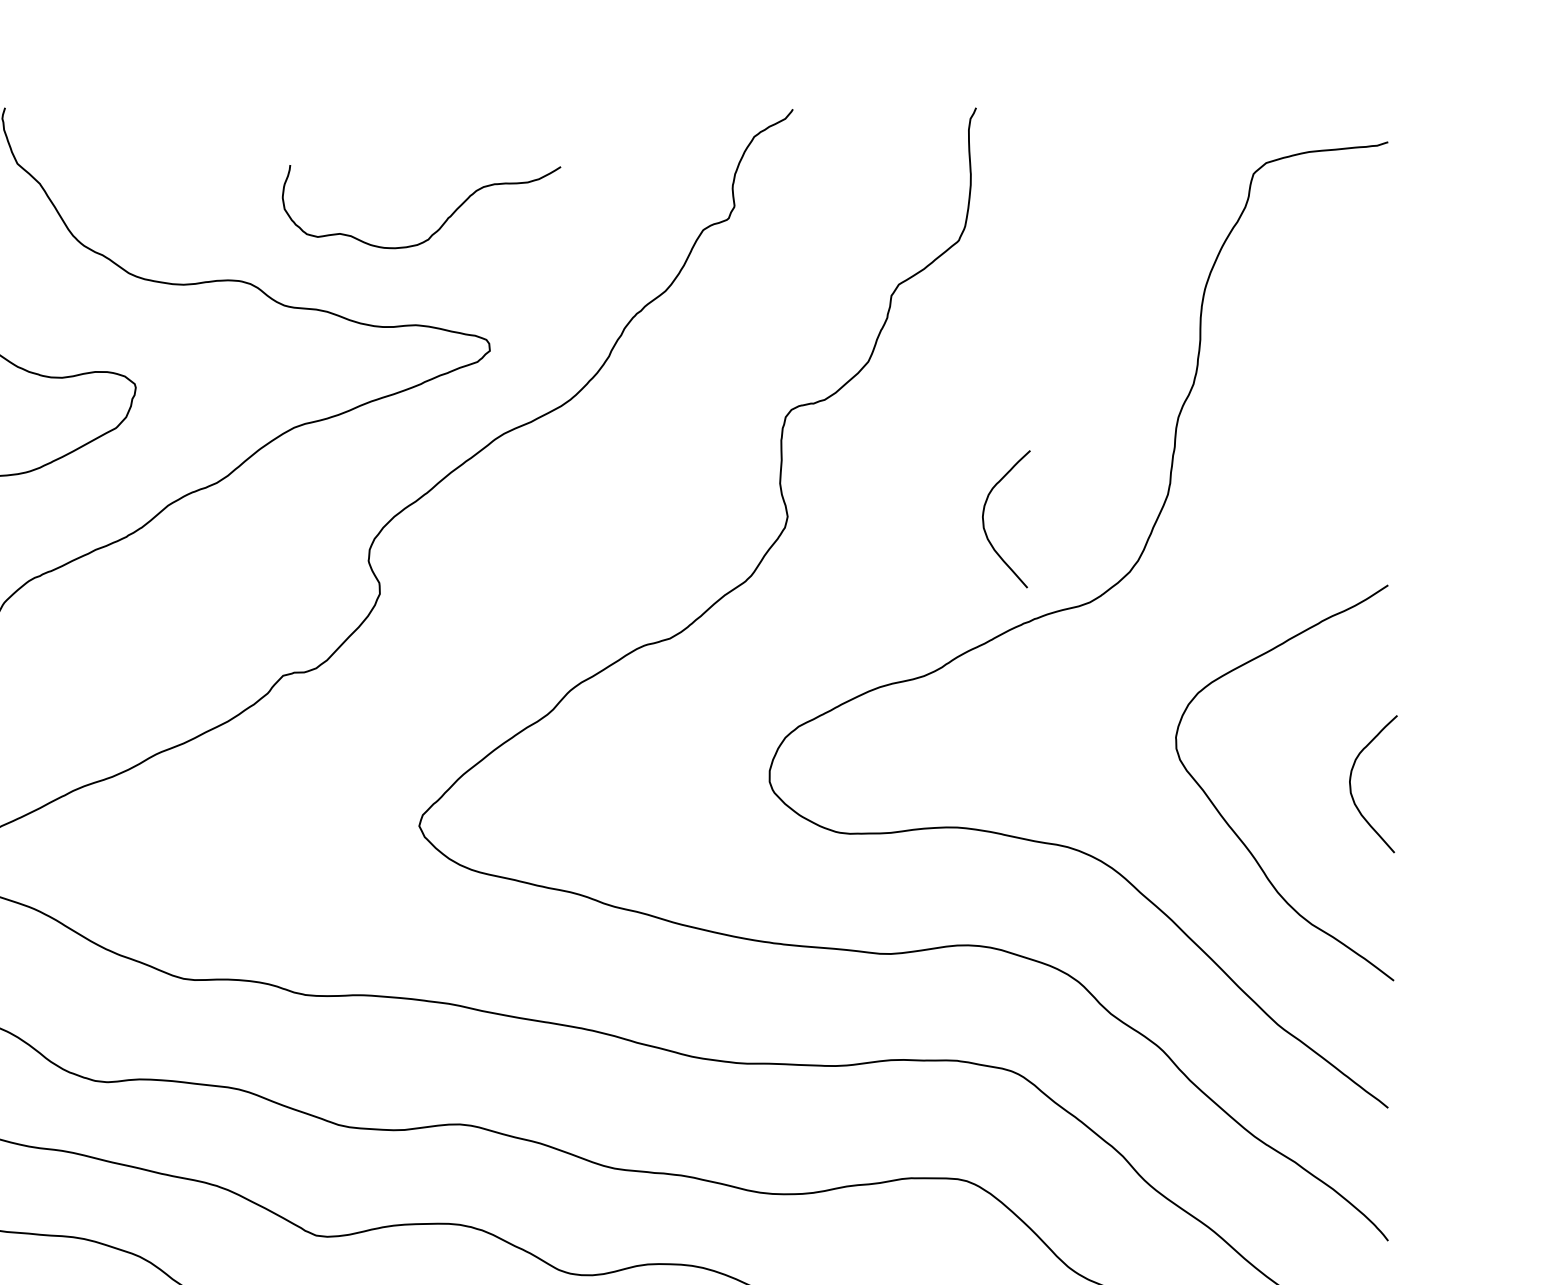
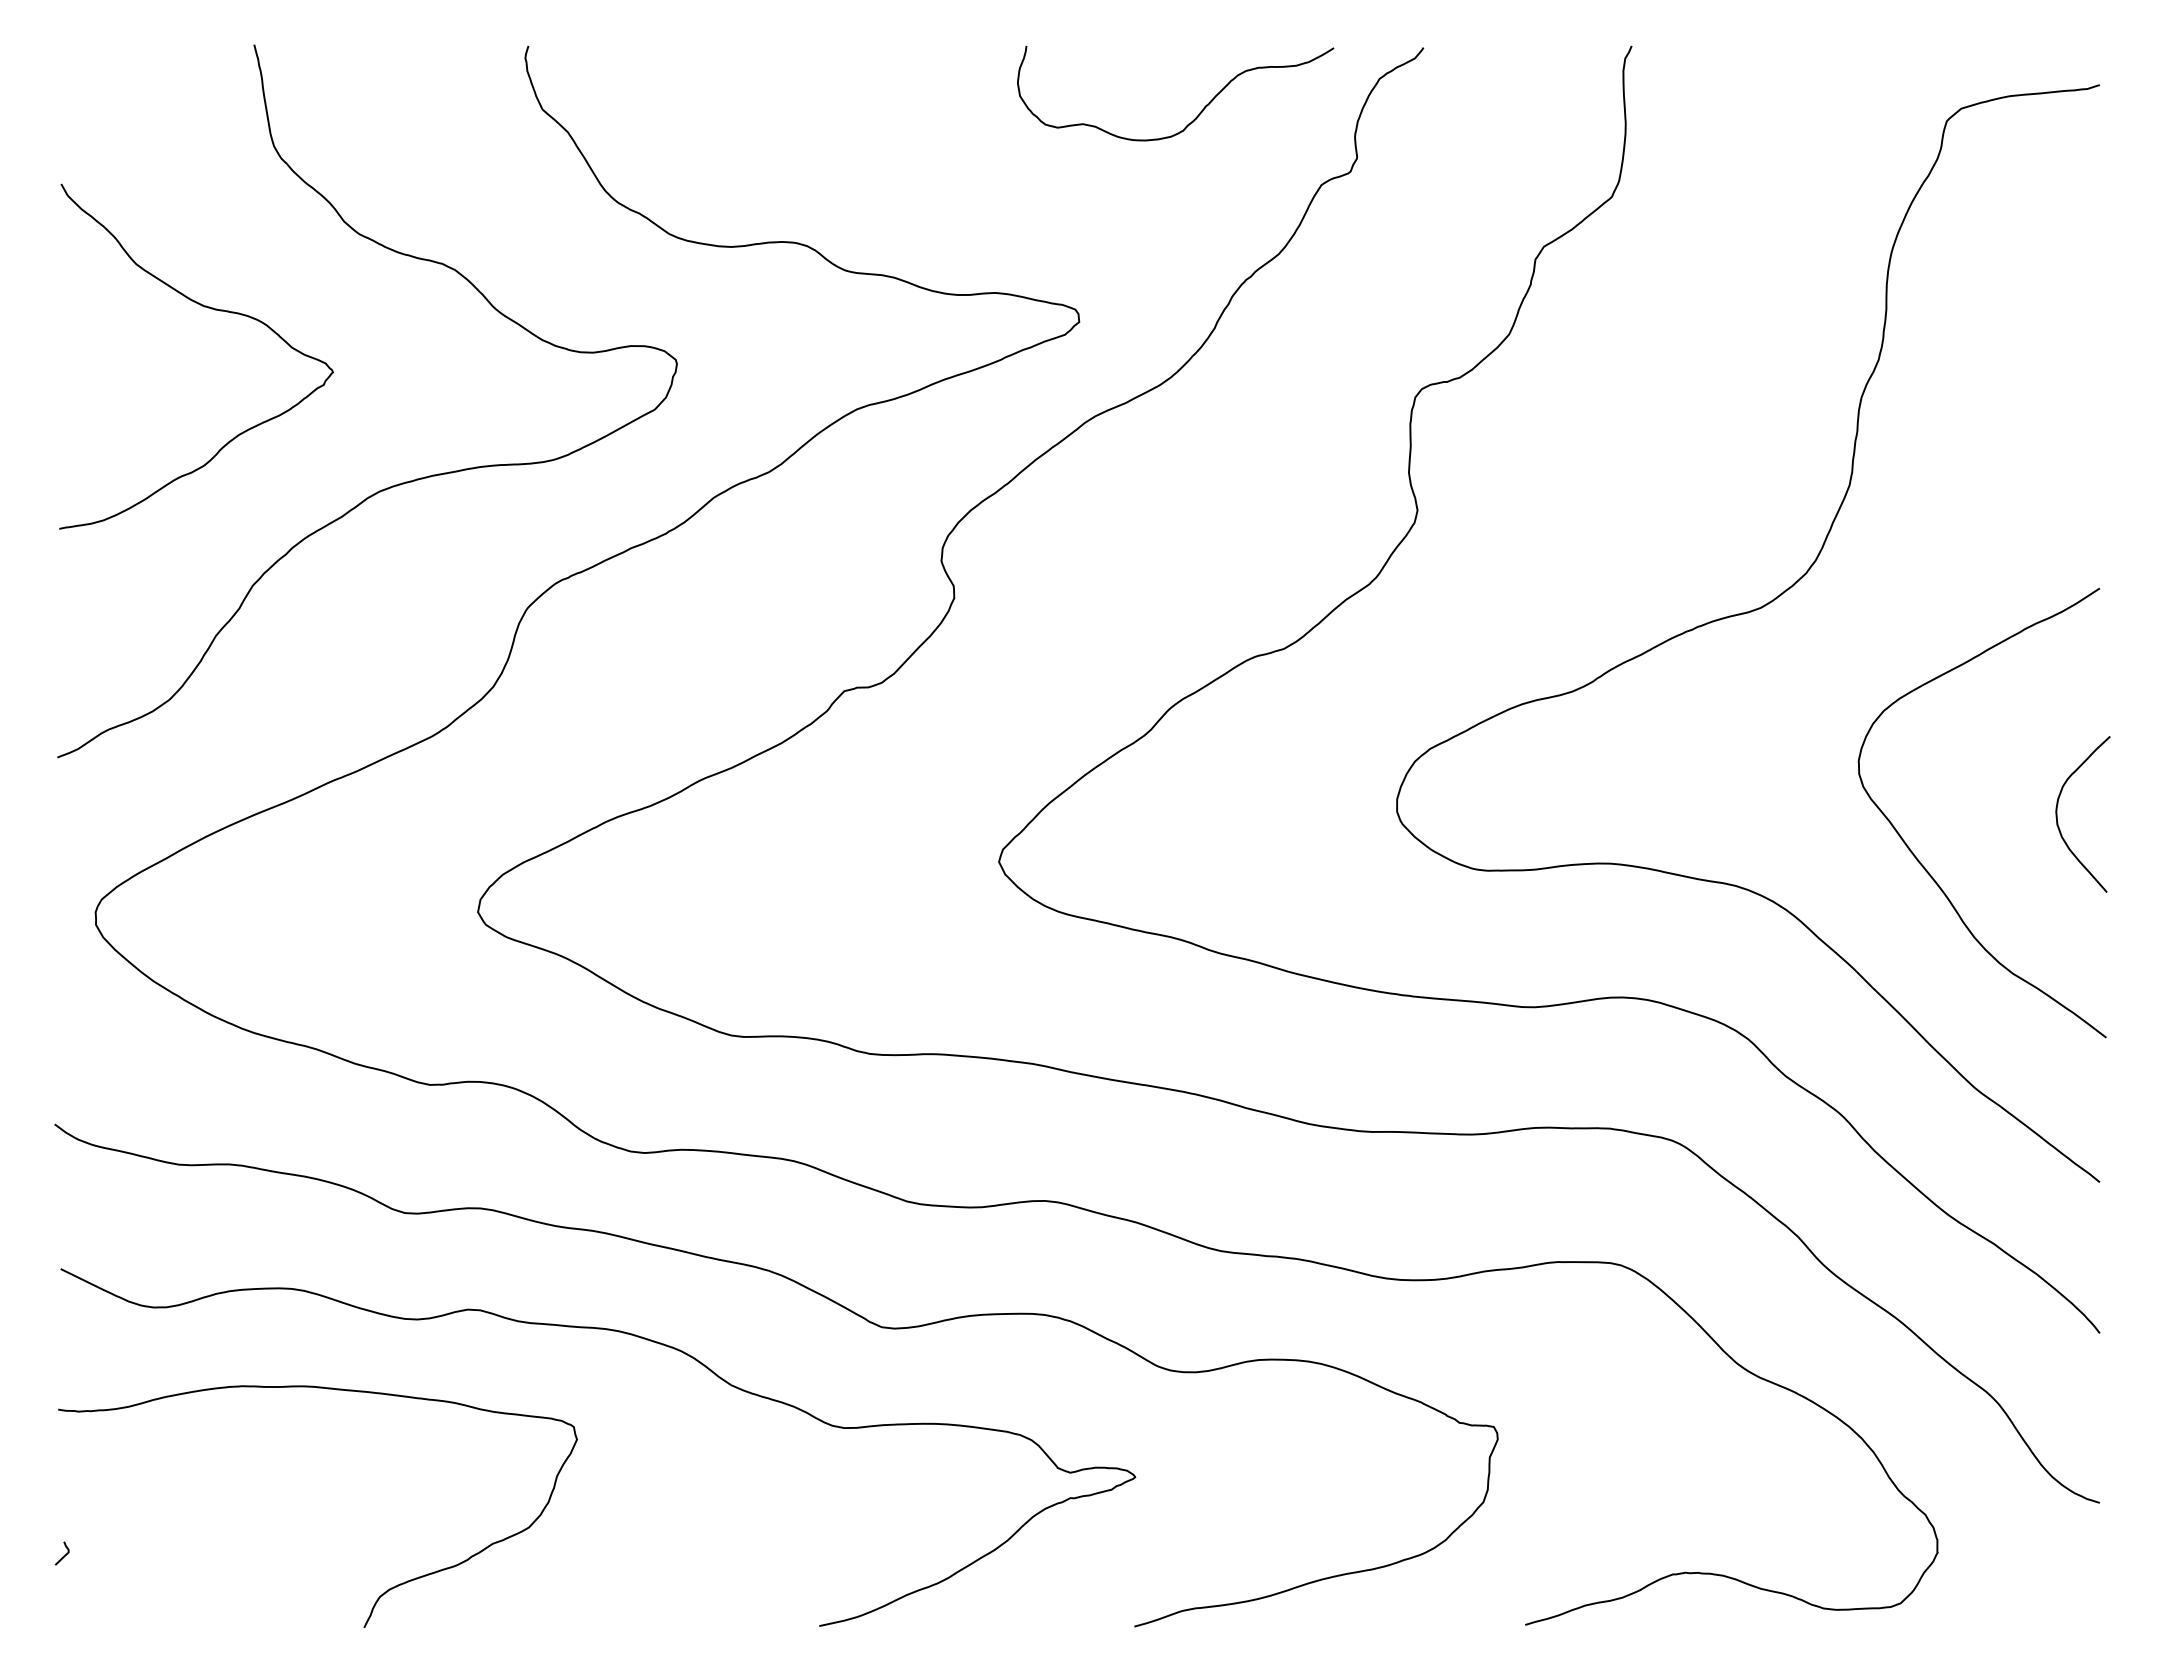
curve: (442, 223) -> (1199, 112), moved
curve: (983, 519) -> (1640, 513), removed

